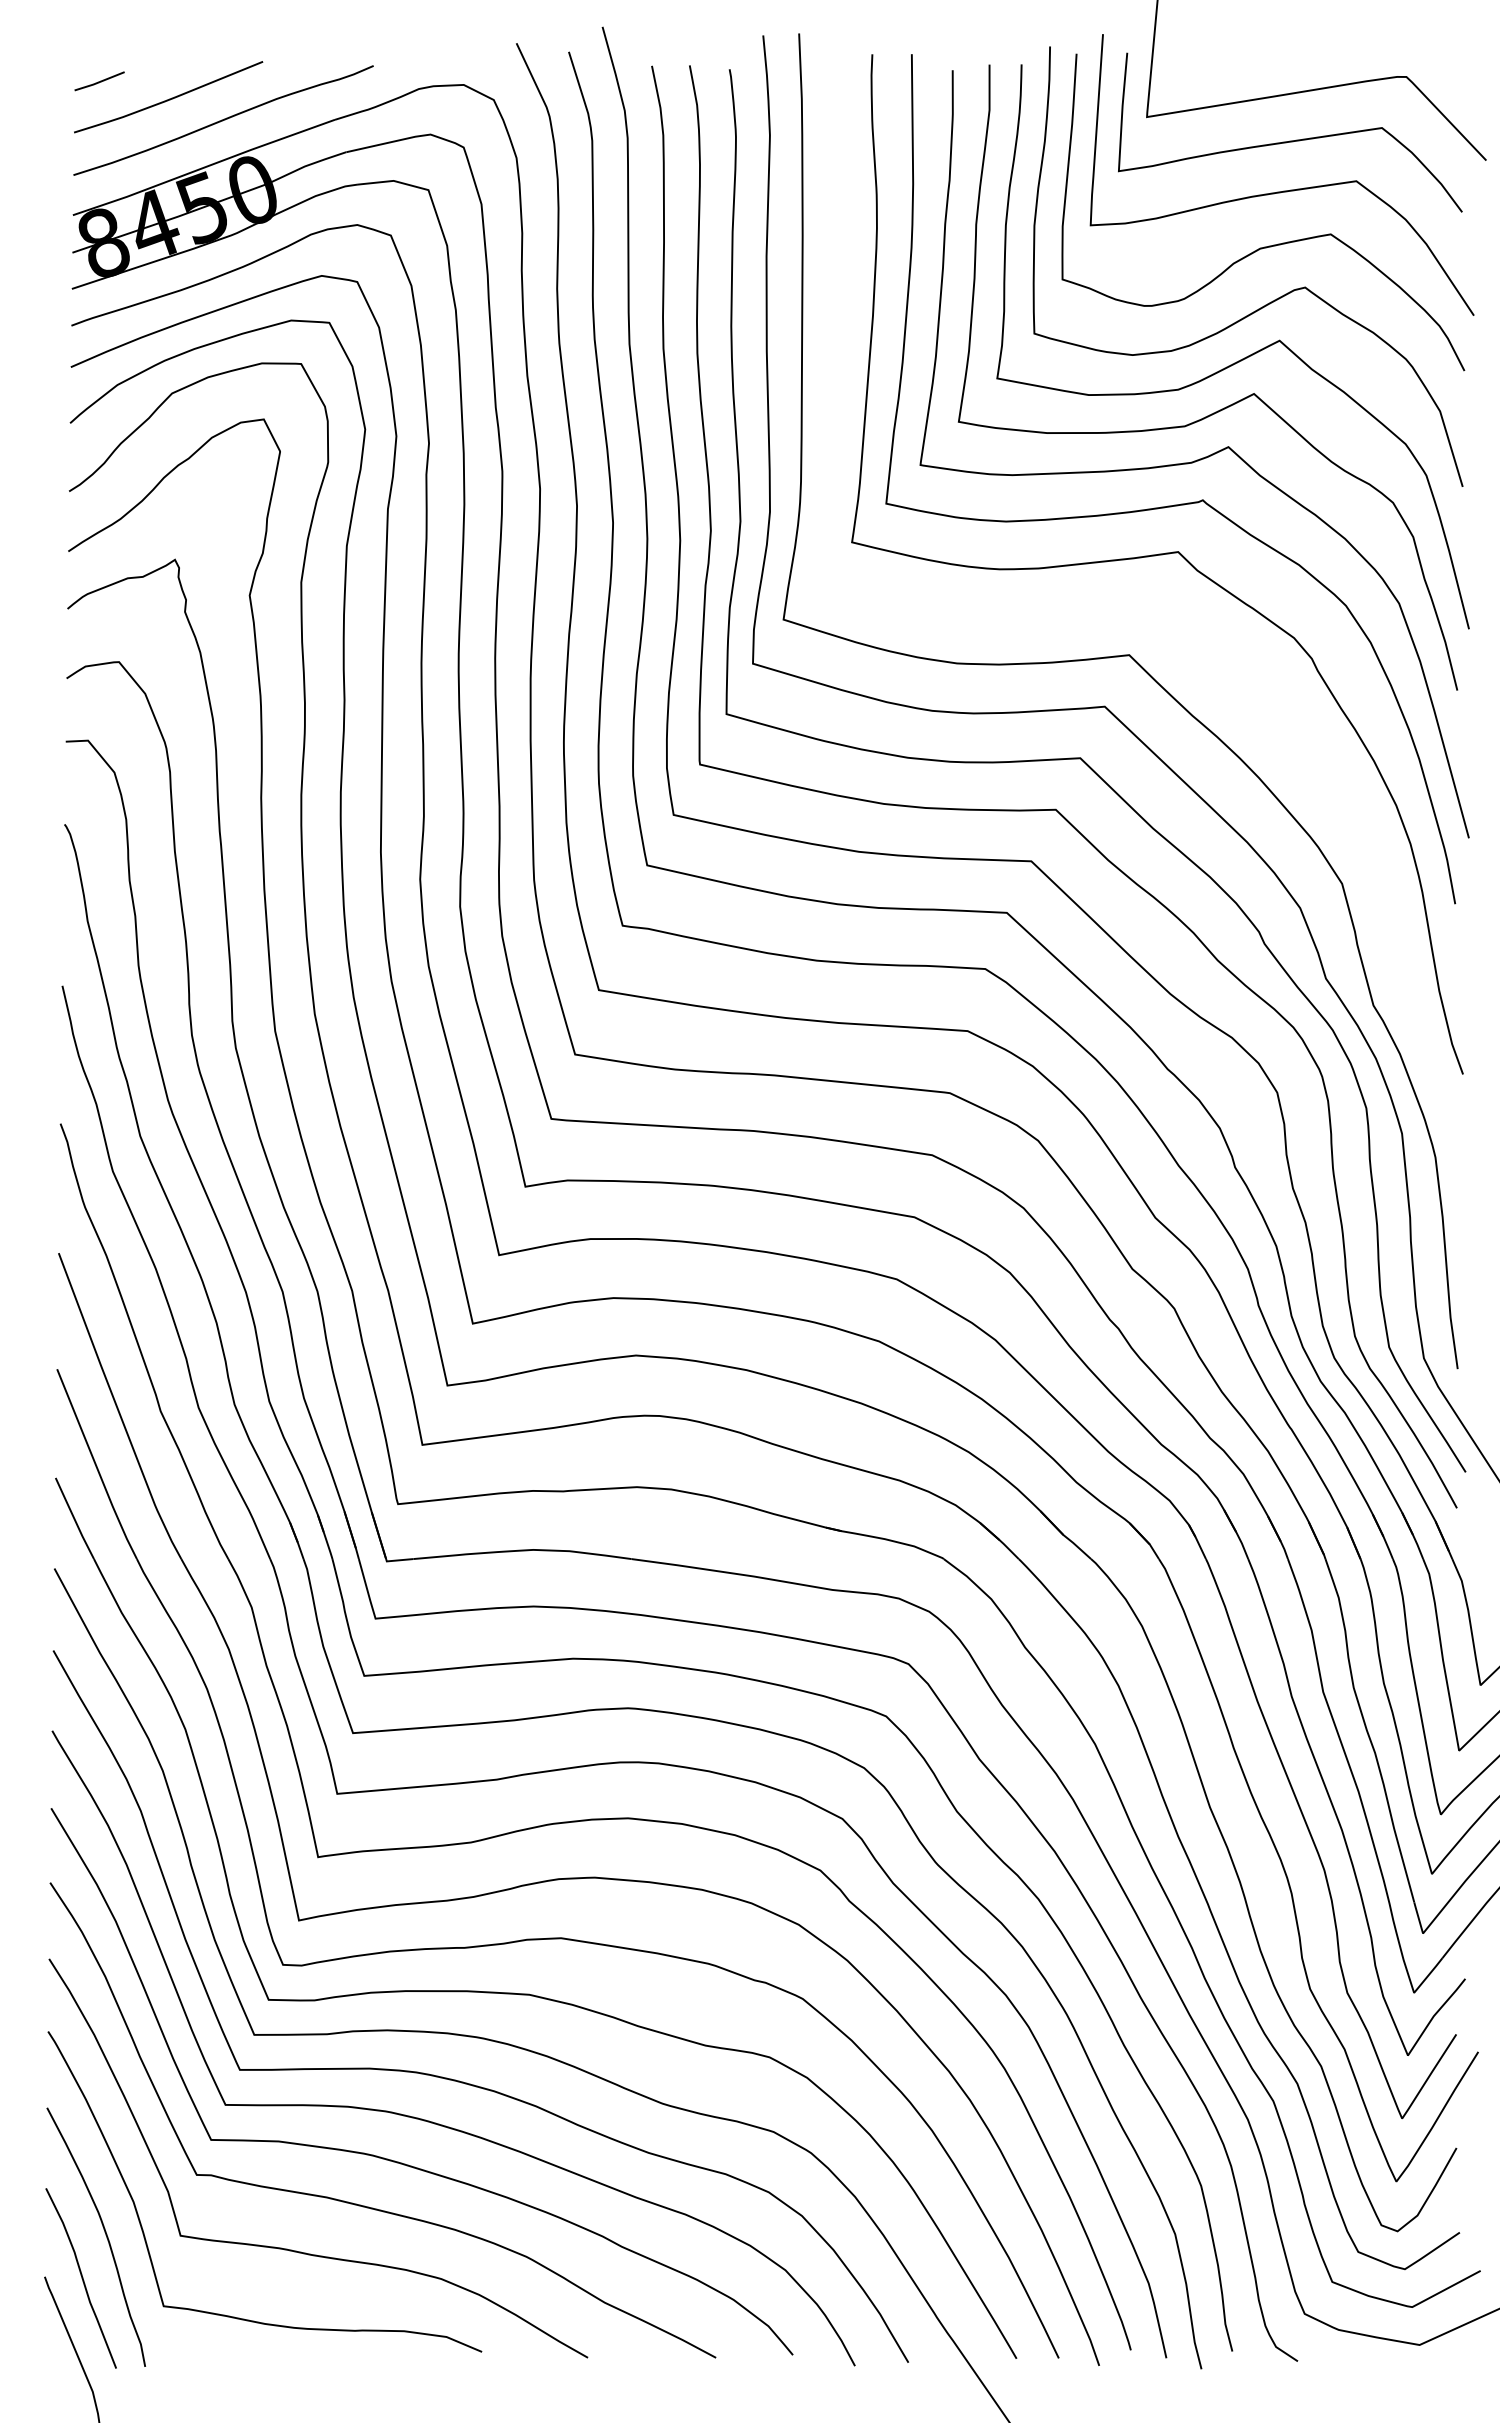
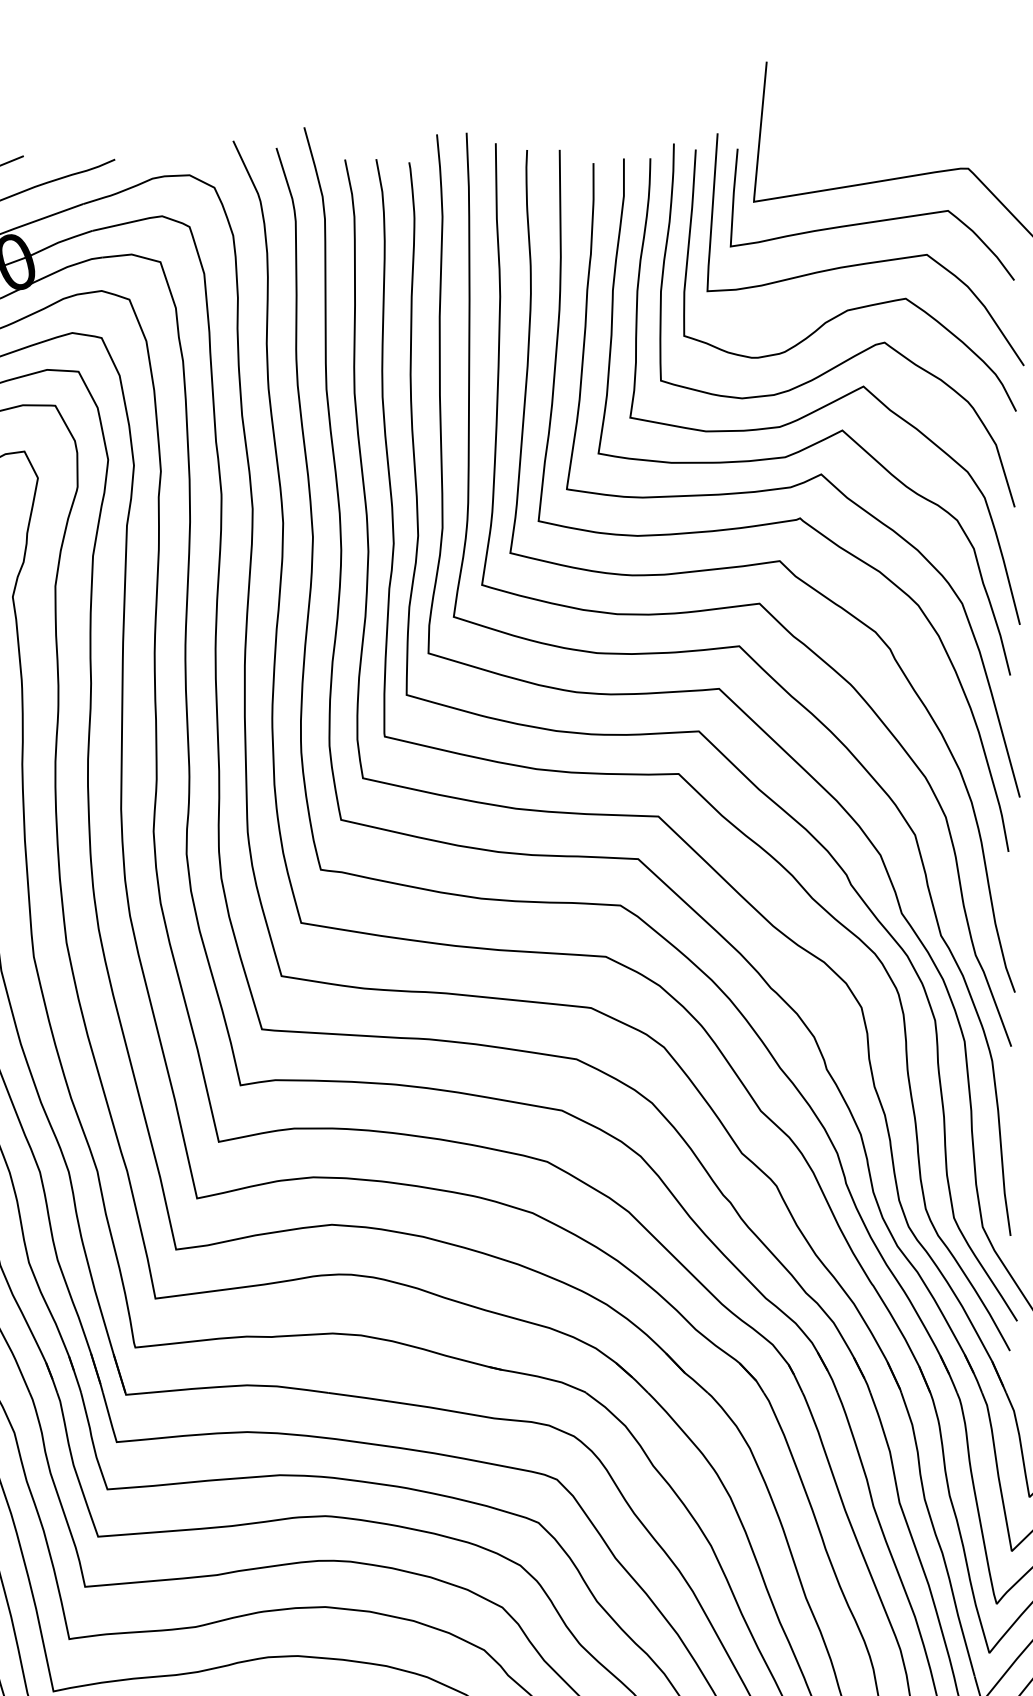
curve: (1137, 604) -> (746, 604), added

